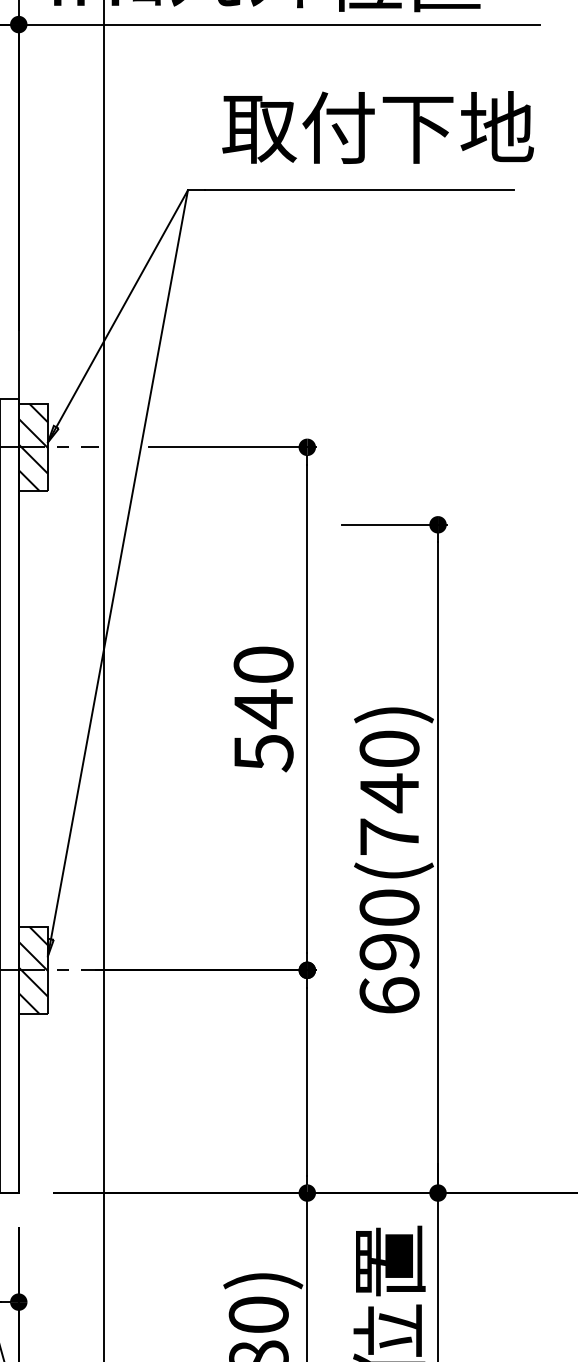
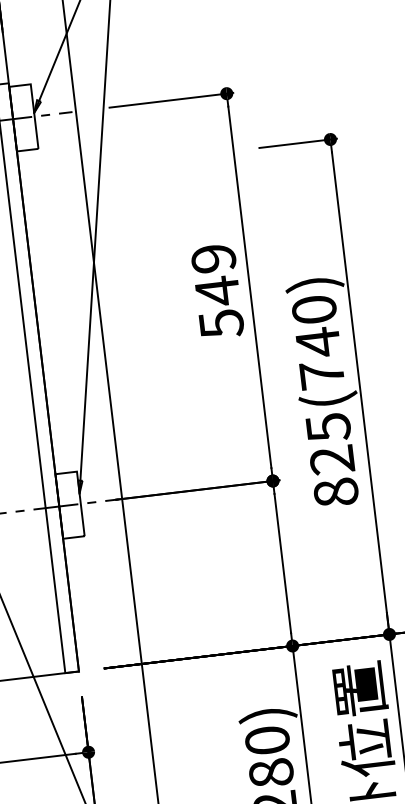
hatch: (32, 446) -> (23, 117), removed
text: (263, 664) -> (213, 258), 540 -> 549
text: (389, 951) -> (332, 459), 690(740) -> 825(740)
hatch: (32, 969) -> (69, 504), removed

